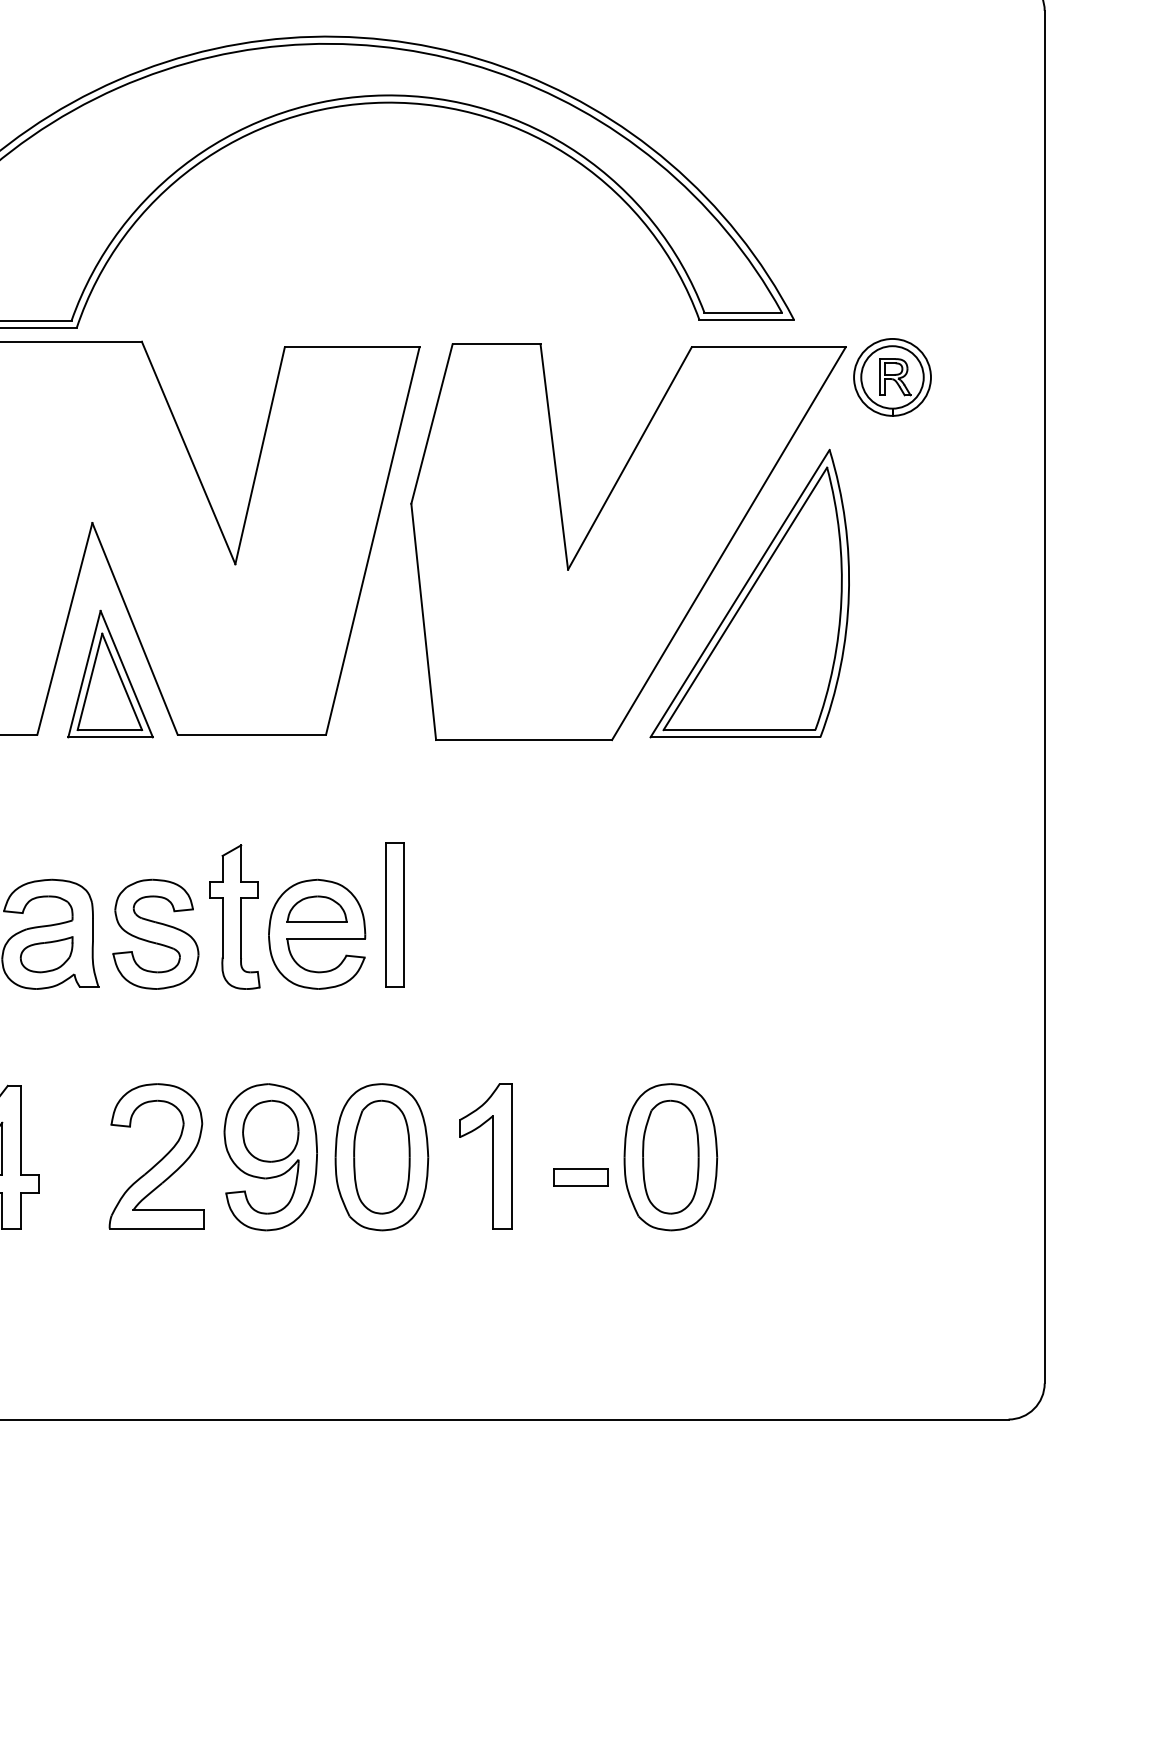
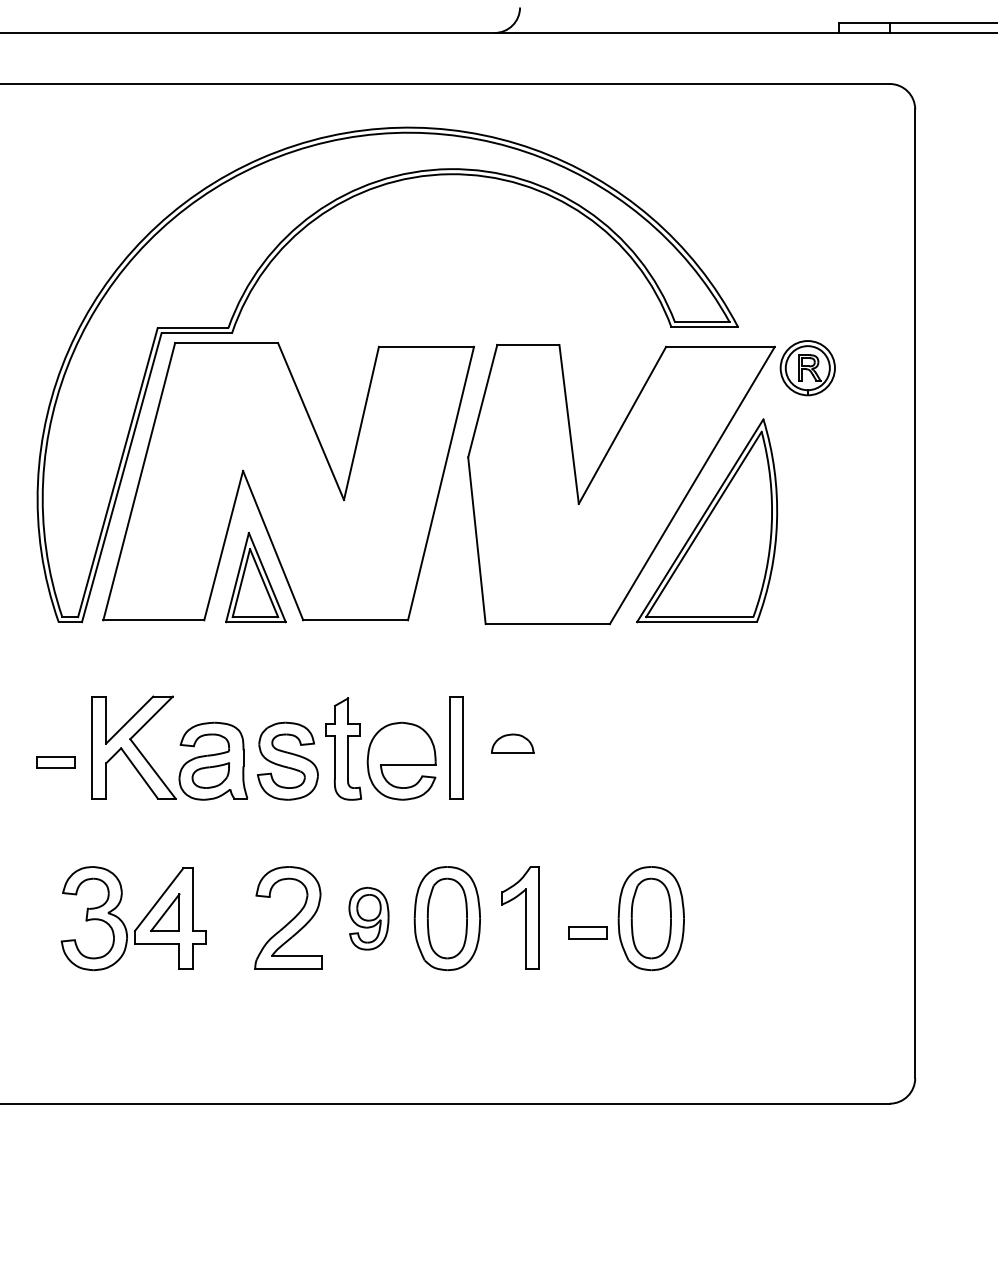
part: (316, 909) -> (512, 743), moved
part: (270, 1157) -> (368, 918), size x0.6

